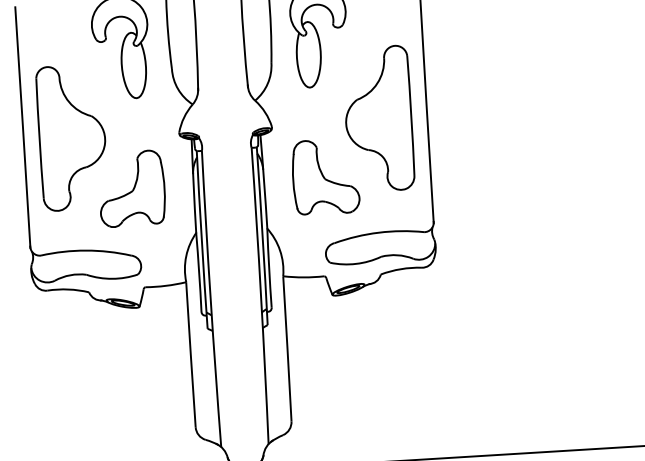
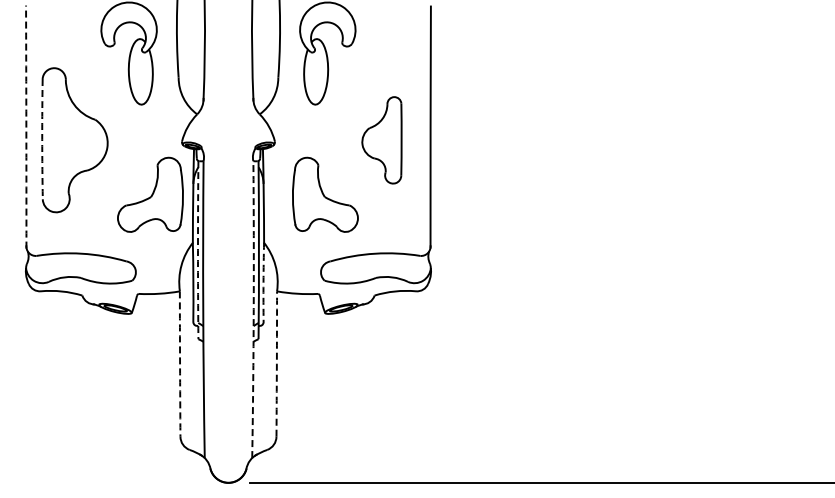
part: (378, 119) -> (381, 140), size x0.6
arc: (23, 128) -> (26, 127), solid -> dashed
arc: (39, 139) -> (42, 139), solid -> dashed
part: (132, 188) -> (150, 194), moved
arc: (201, 240) -> (197, 250), solid -> dashed
arc: (269, 268) -> (263, 282), solid -> dashed
arc: (260, 295) -> (253, 309), solid -> dashed
arc: (287, 349) -> (276, 364), solid -> dashed
arc: (191, 355) -> (180, 364), solid -> dashed

